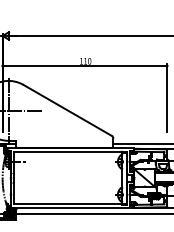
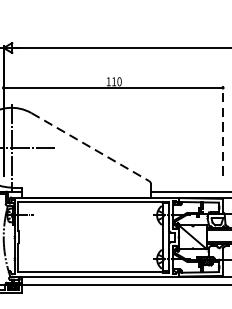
line: (167, 98) -> (223, 131), solid -> dashed
line: (68, 110) -> (91, 147), solid -> dashed

